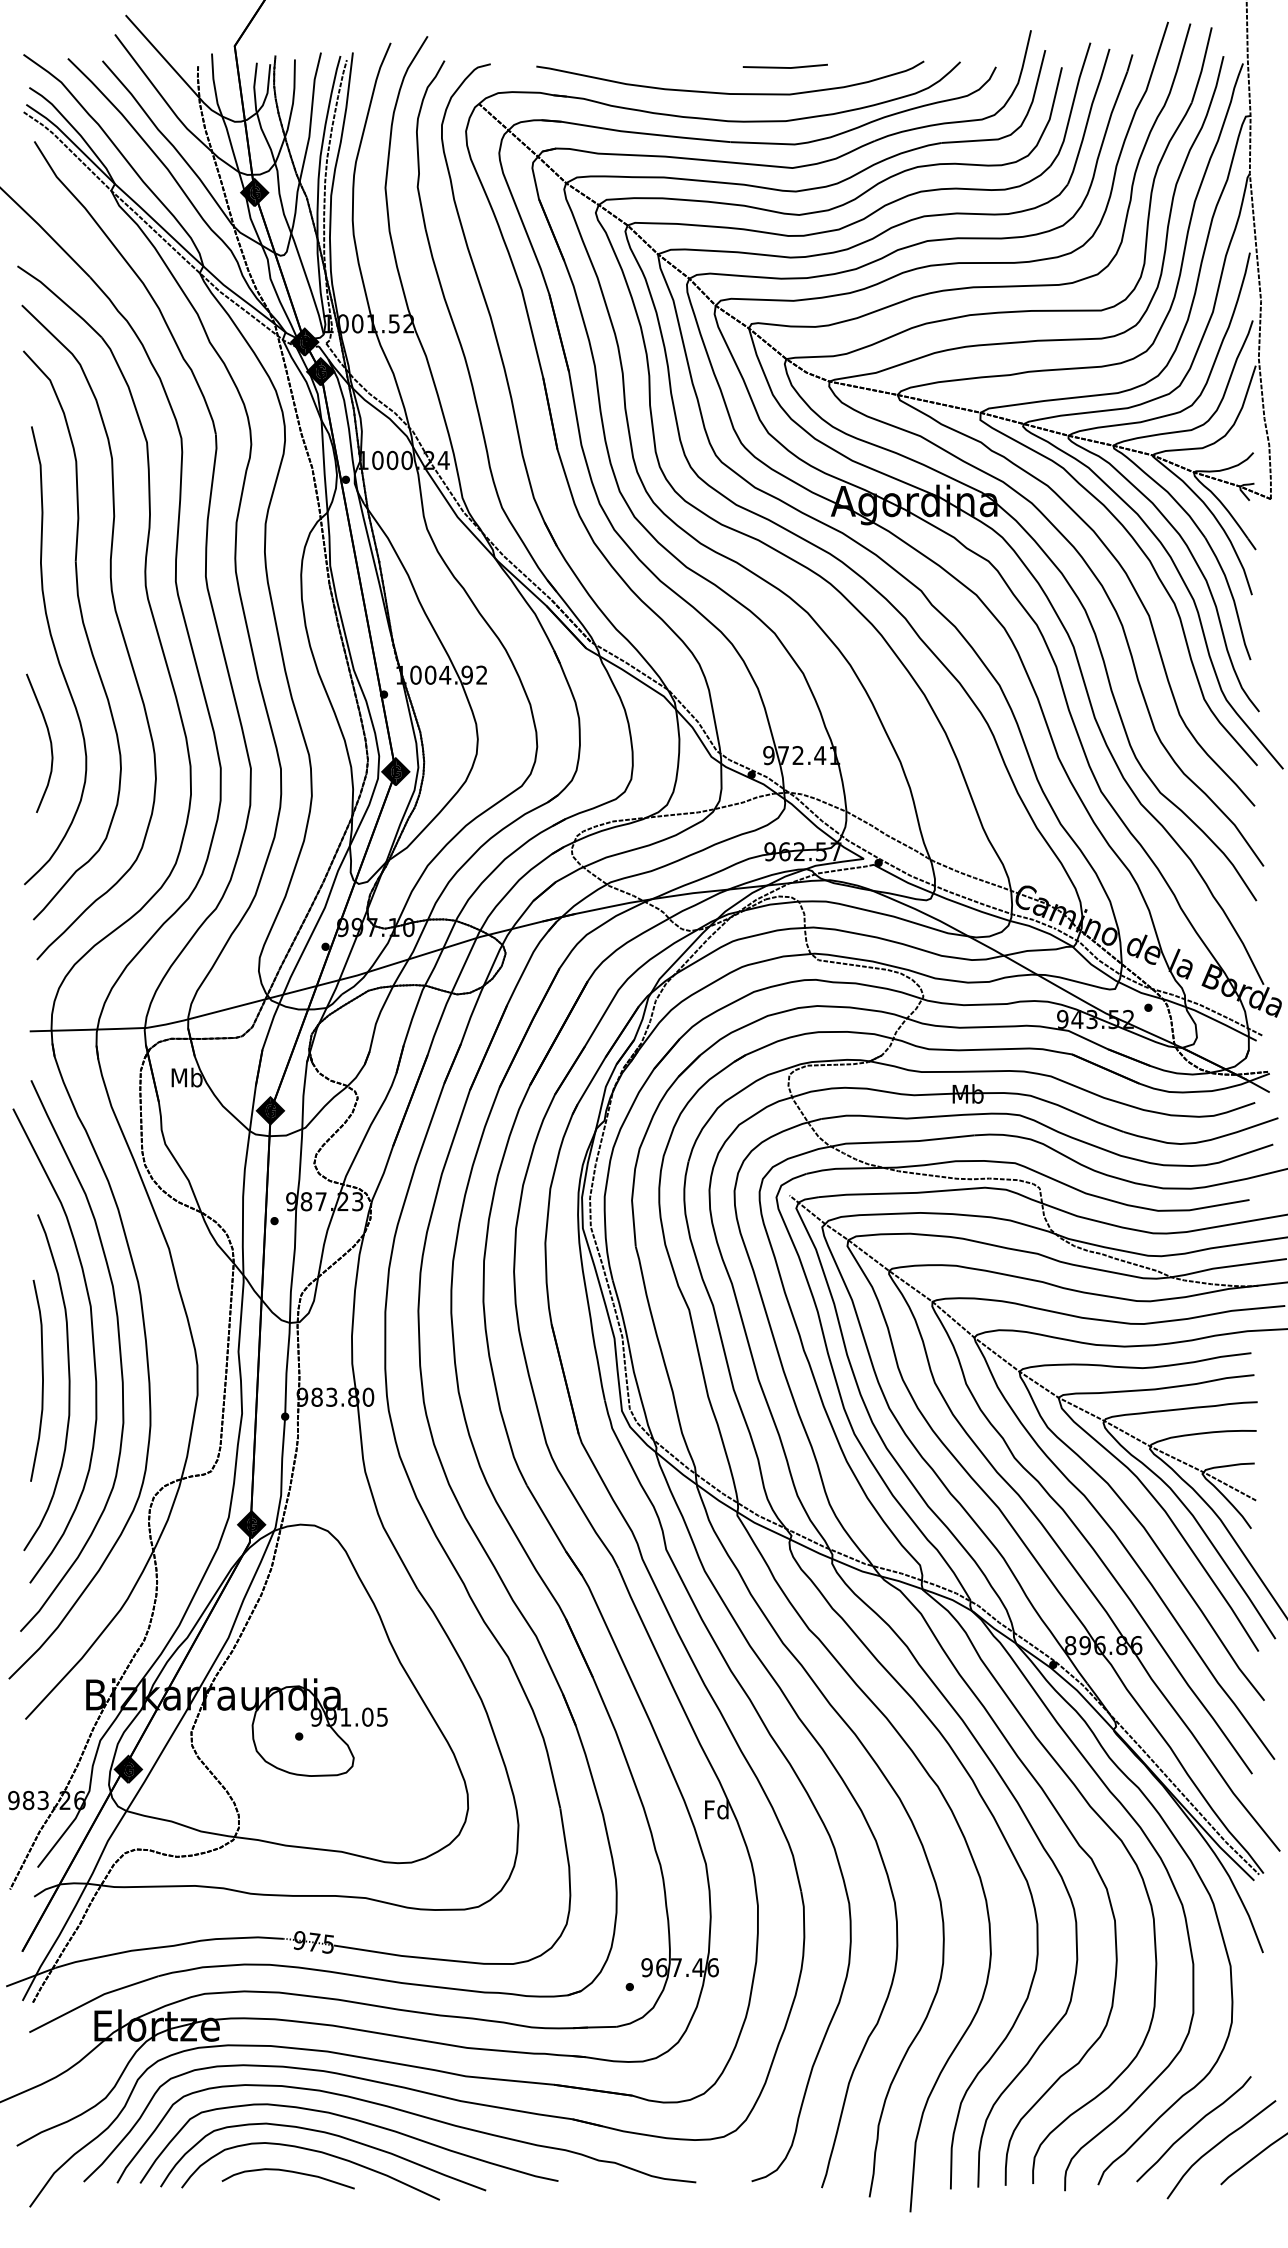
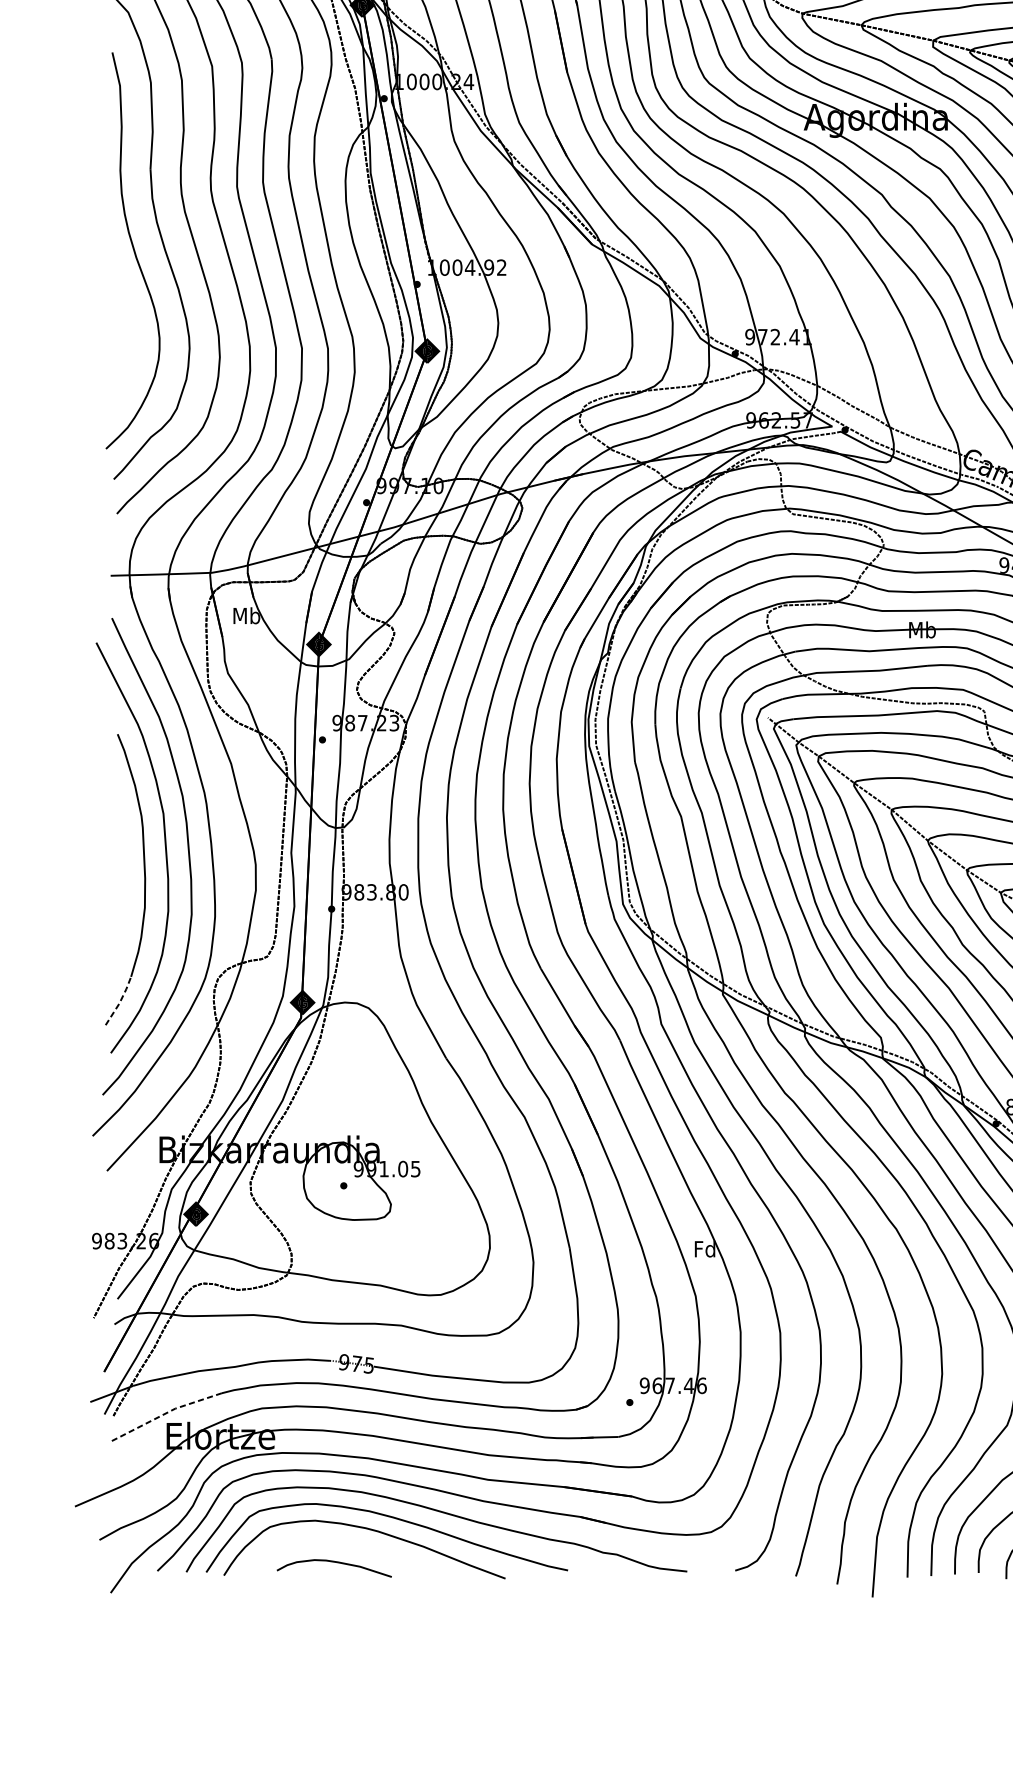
curve: (49, 740) -> (127, 324), removed
curve: (42, 1380) -> (121, 877), removed
line: (41, 1523) -> (120, 1001), solid -> dashed
line: (92, 2000) -> (164, 1414), solid -> dashed
curve: (312, 2151) -> (355, 1544), removed

